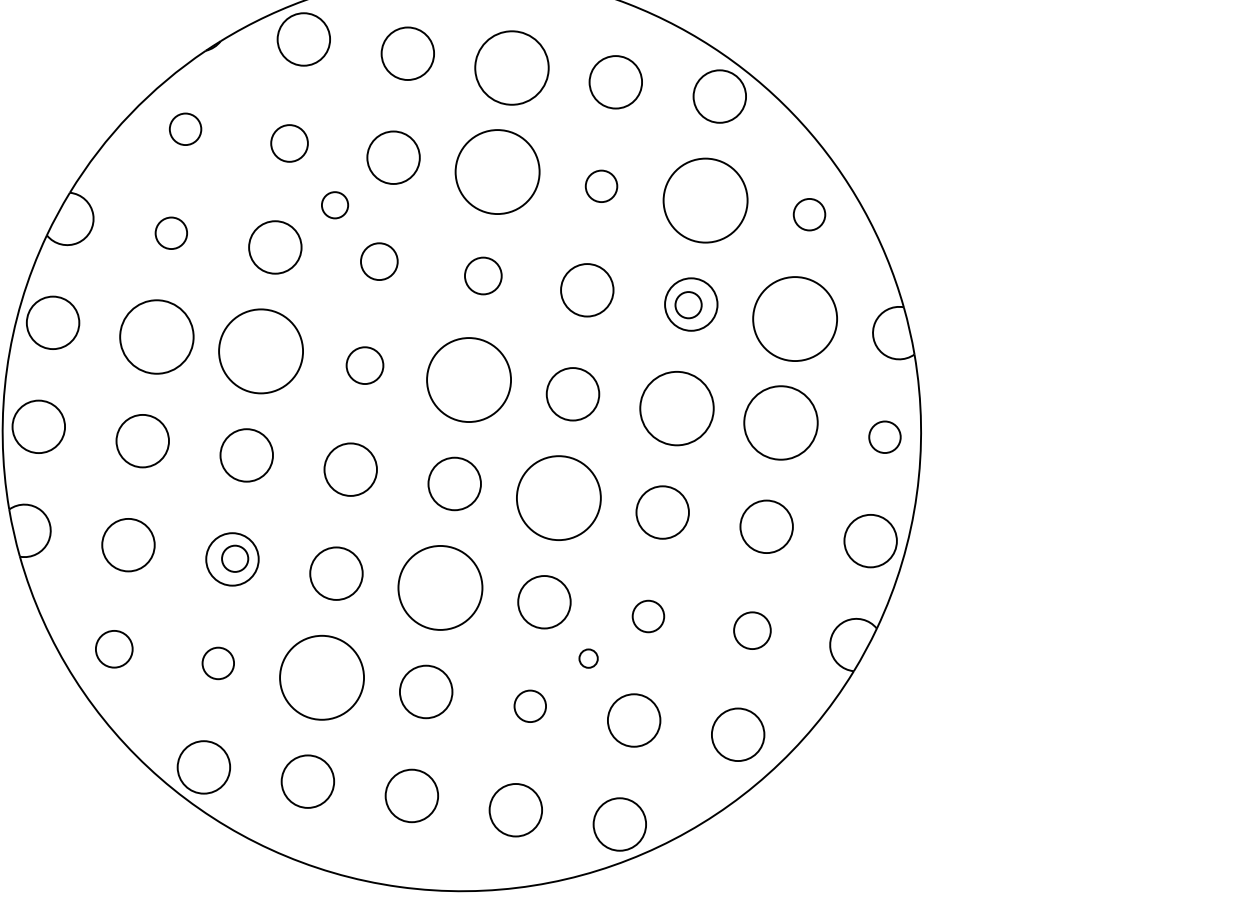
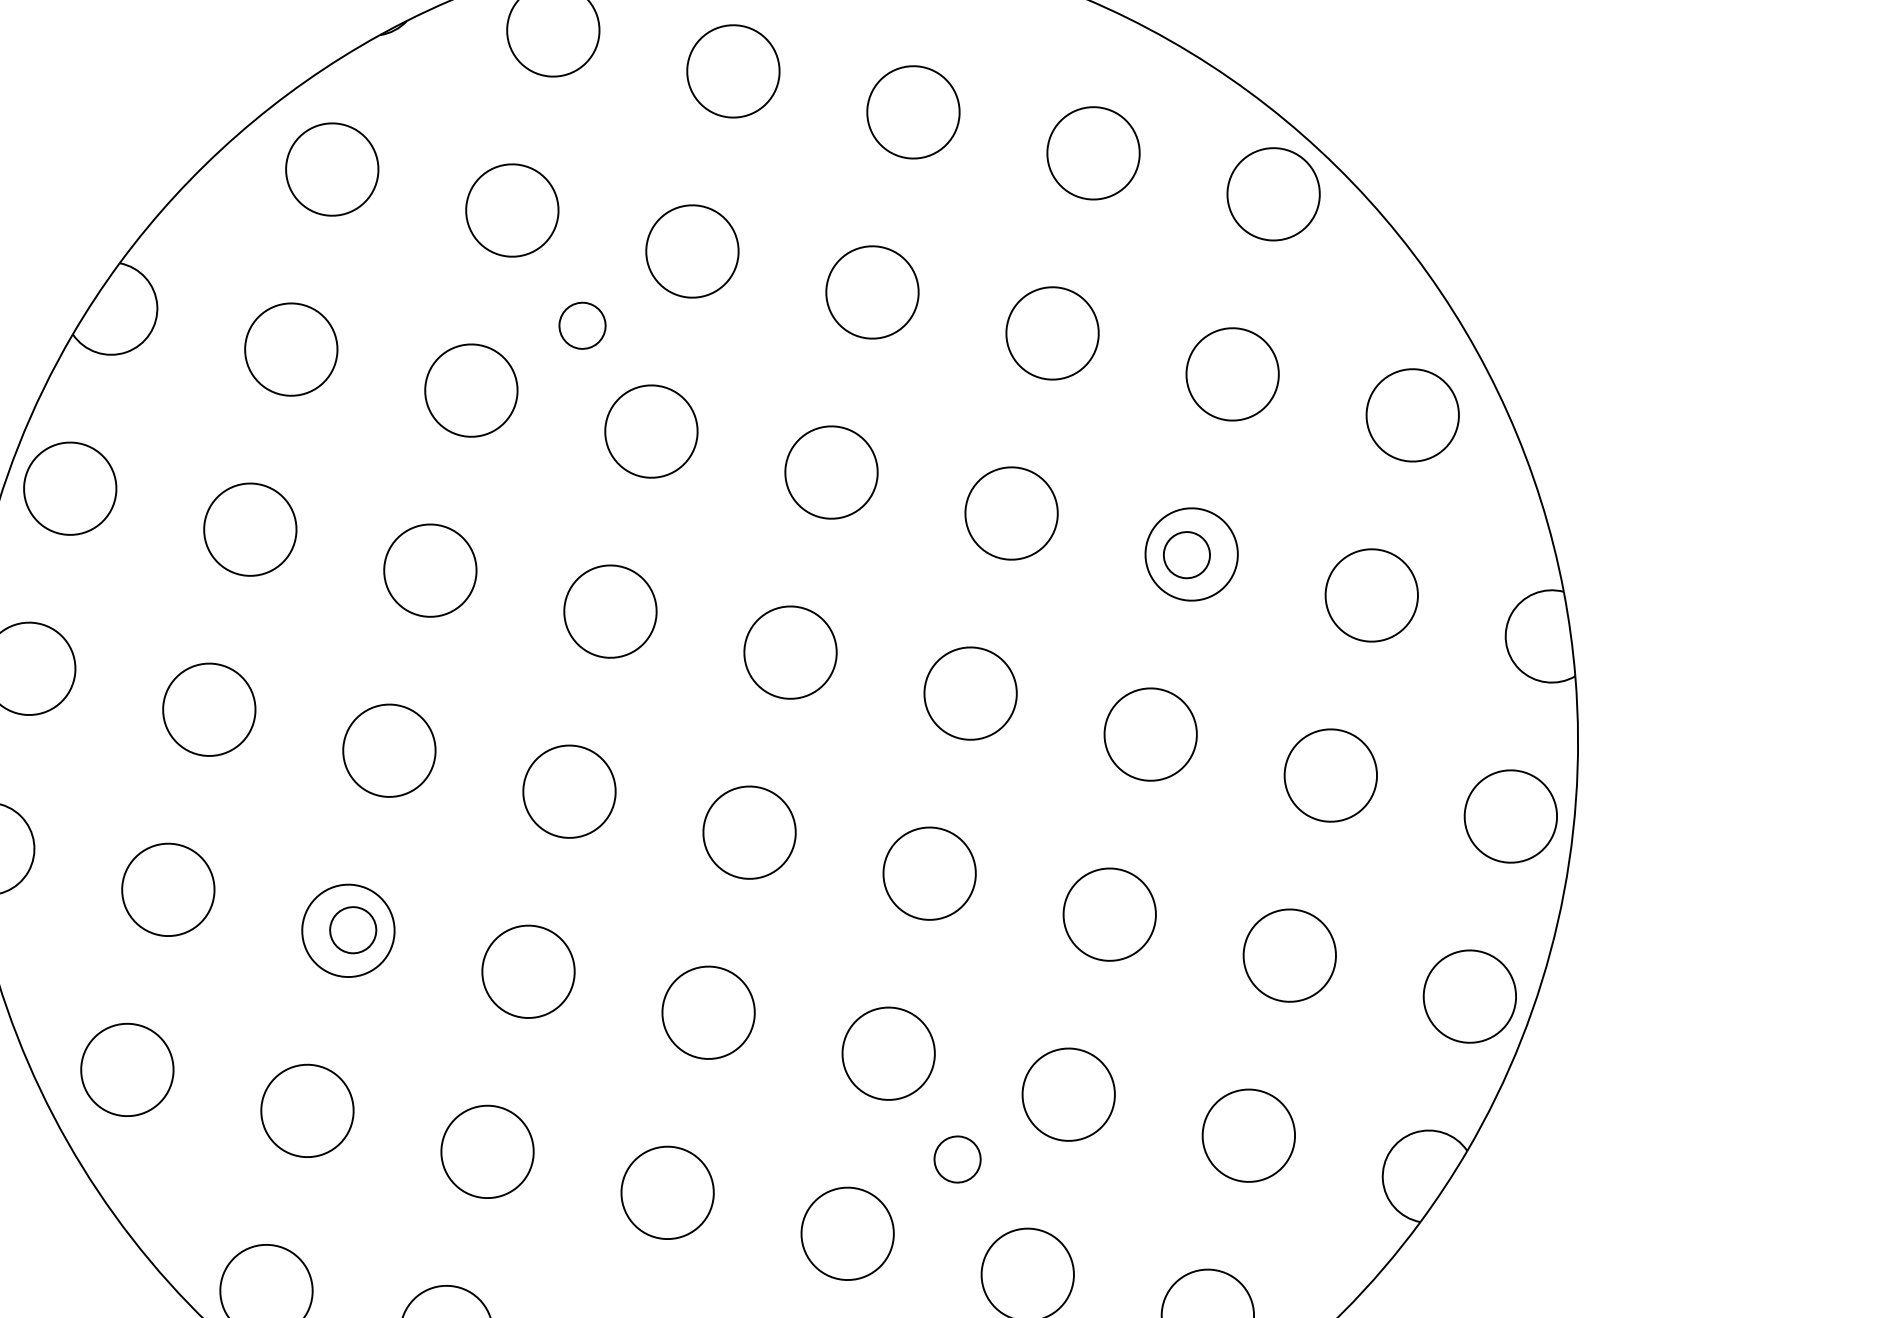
part: (511, 67) -> (912, 111), size x0.71
part: (185, 129) -> (332, 170), size x1.67
part: (289, 143) -> (512, 210), size x1.43
part: (497, 171) -> (872, 291), size x0.62
part: (601, 186) -> (1052, 333), size x1.67
part: (705, 200) -> (1232, 374), size x0.62
part: (809, 214) -> (1412, 414), size x1.67
part: (171, 233) -> (291, 350), size x1.67
part: (379, 261) -> (651, 431), size x1.43
part: (483, 275) -> (831, 471), size x1.43
part: (795, 318) -> (1372, 594), size x0.62
part: (157, 337) -> (251, 530), size x0.71
part: (260, 351) -> (429, 570), size x0.62
part: (364, 365) -> (609, 611), size x1.43
part: (468, 379) -> (789, 651), size x0.62
part: (676, 408) -> (1149, 734), size x0.71
part: (780, 422) -> (1329, 774), size x0.71
part: (884, 437) -> (1509, 817), size x1.67
part: (558, 498) -> (929, 874), size x0.62
part: (440, 587) -> (708, 1011), size x0.62
part: (648, 616) -> (1068, 1094), size x1.67
part: (752, 630) -> (1249, 1135), size x1.43
part: (114, 649) -> (127, 1070), size x1.43
part: (588, 658) -> (957, 1159), size x1.43
part: (218, 663) -> (307, 1111), size x1.67
part: (322, 677) -> (488, 1151), size x0.62
part: (530, 706) -> (848, 1234), size x1.67

